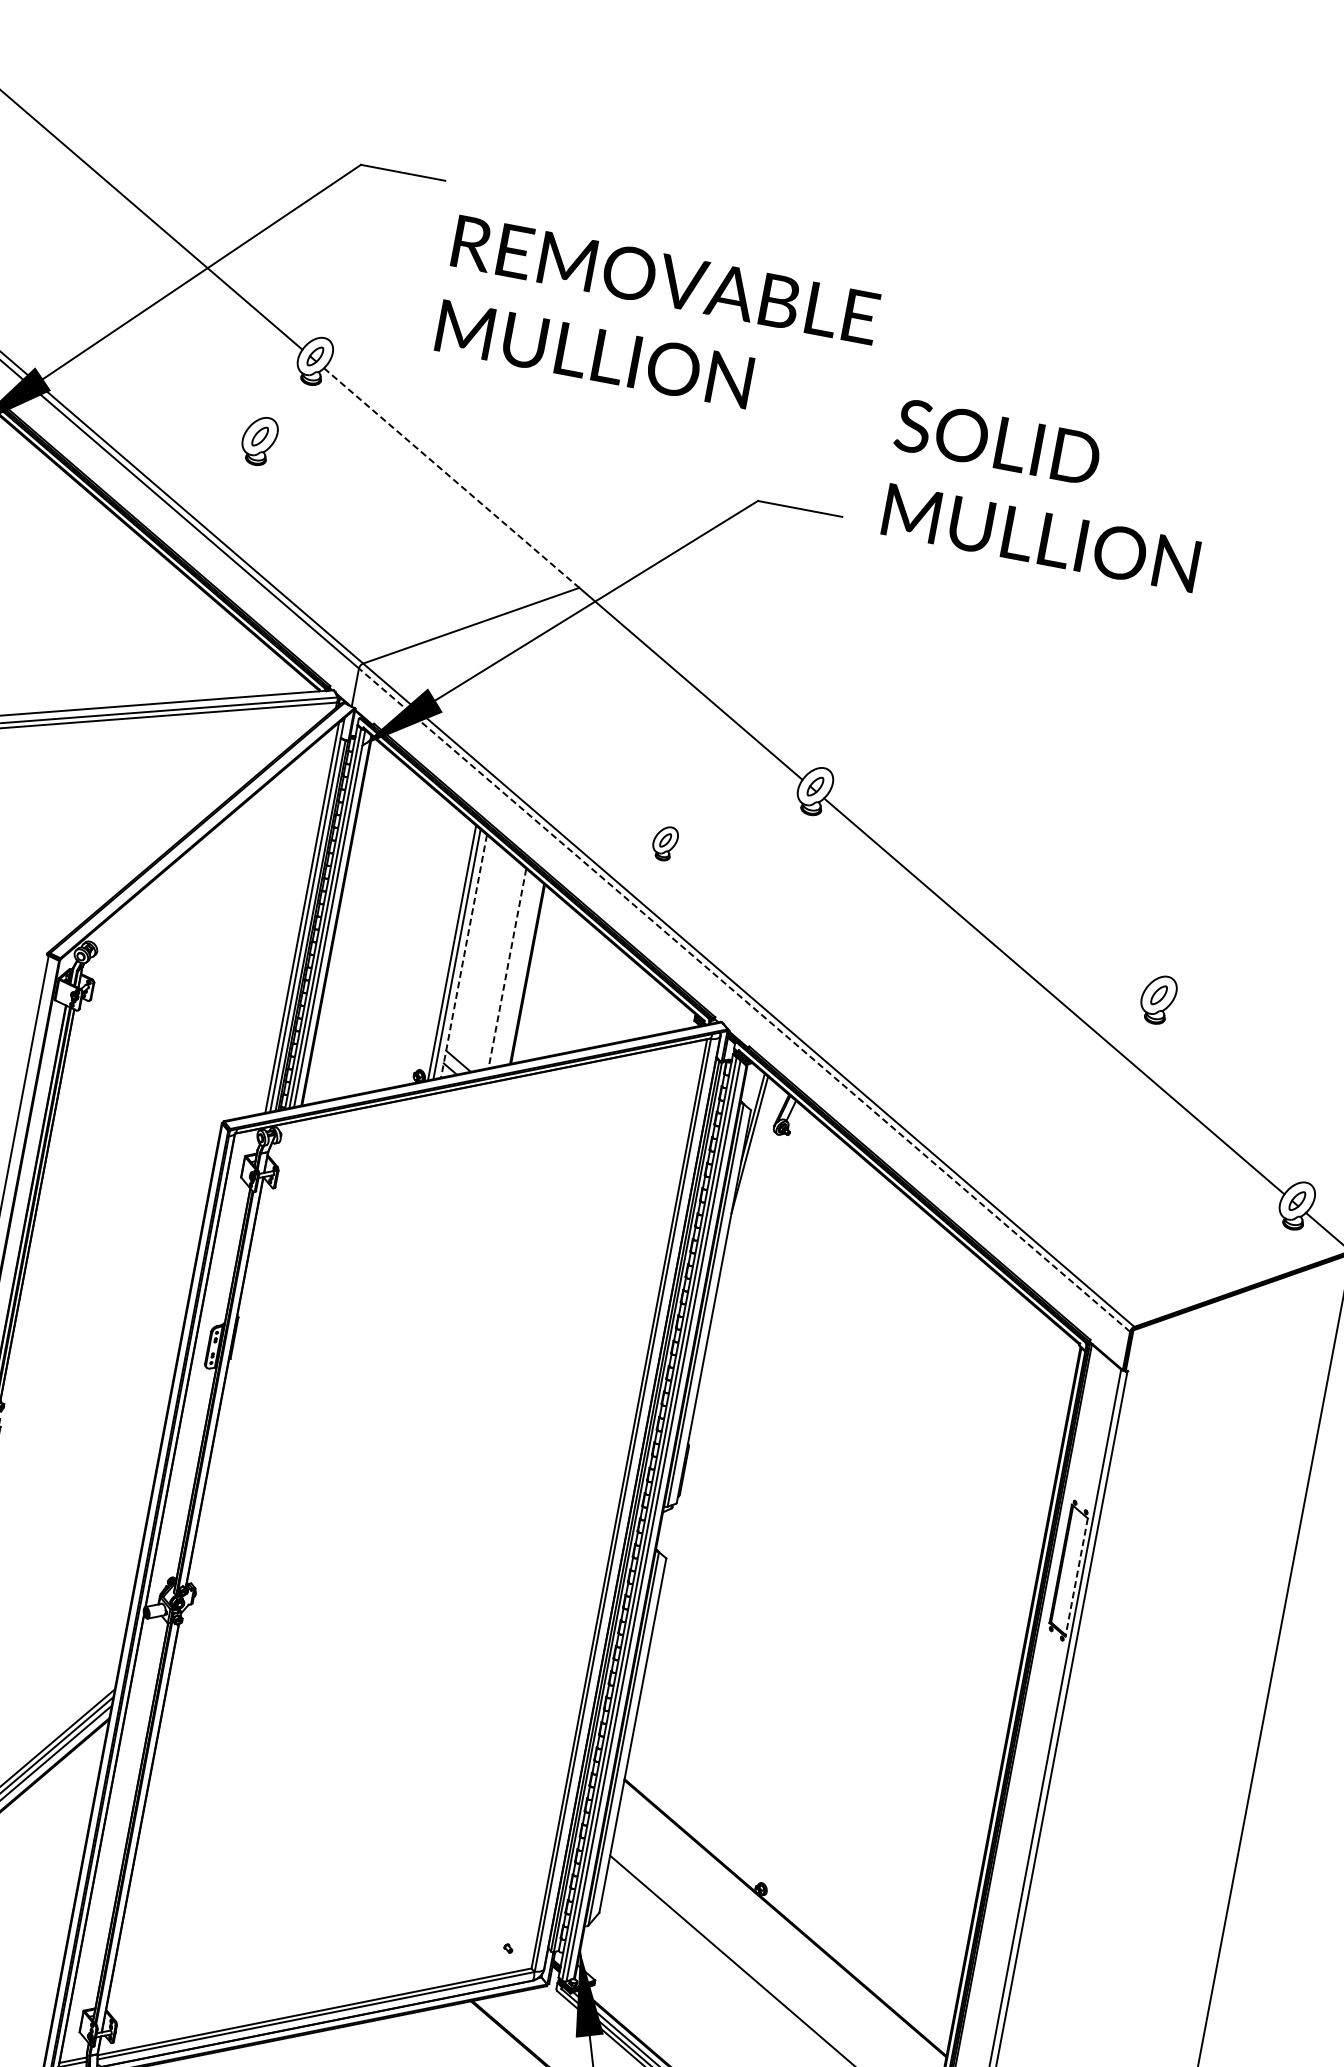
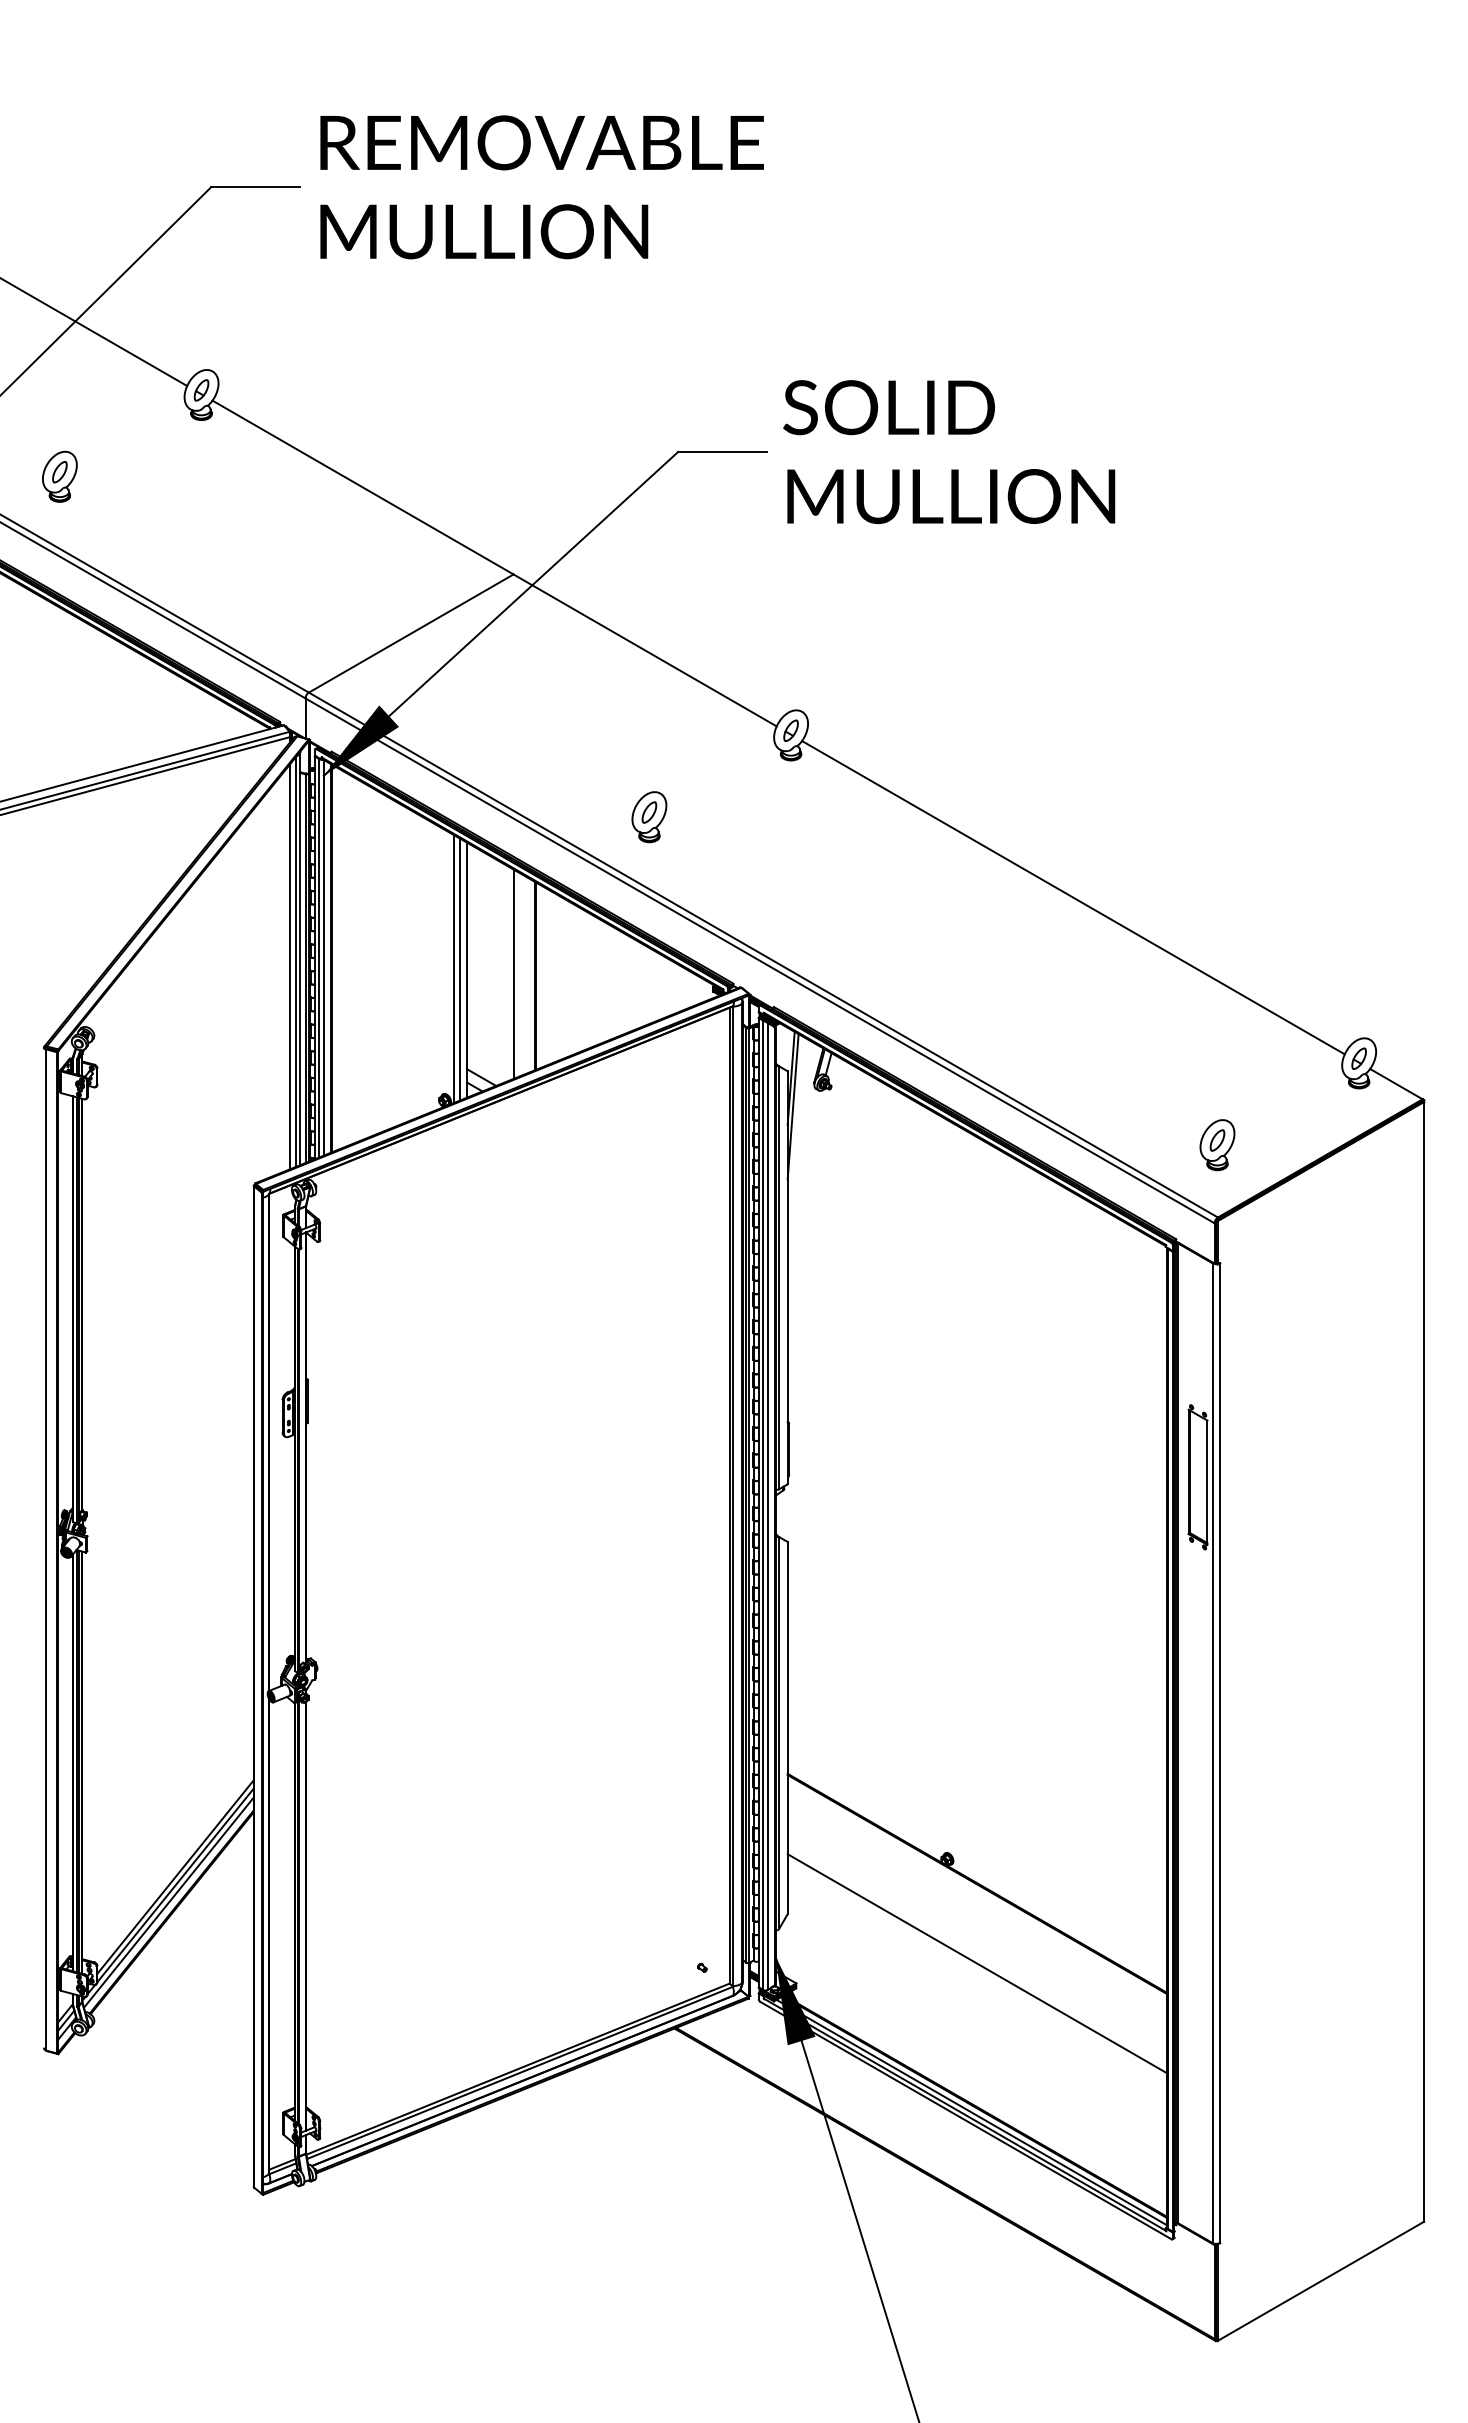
text: (657, 322) -> (541, 187), moved
part: (259, 440) -> (59, 476), moved
line: (452, 478) -> (363, 487), dashed -> solid
text: (1047, 495) -> (949, 452), moved
part: (665, 843) -> (649, 817), size x1.43
line: (296, 921) -> (290, 966), added
line: (464, 956) -> (467, 970), dashed -> solid
line: (507, 968) -> (513, 974), dashed -> solid
line: (745, 999) -> (760, 960), dashed -> solid
part: (1158, 1000) -> (1217, 1145), moved
line: (1076, 1578) -> (1207, 1483), dashed -> solid

